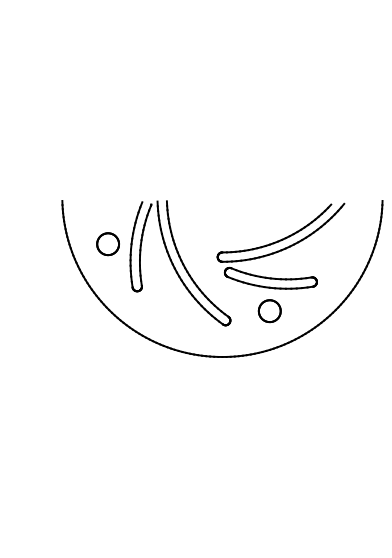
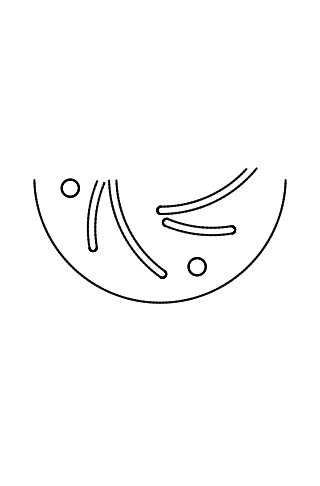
part: (107, 243) -> (69, 187), moved
part: (280, 245) -> (206, 201), moved

